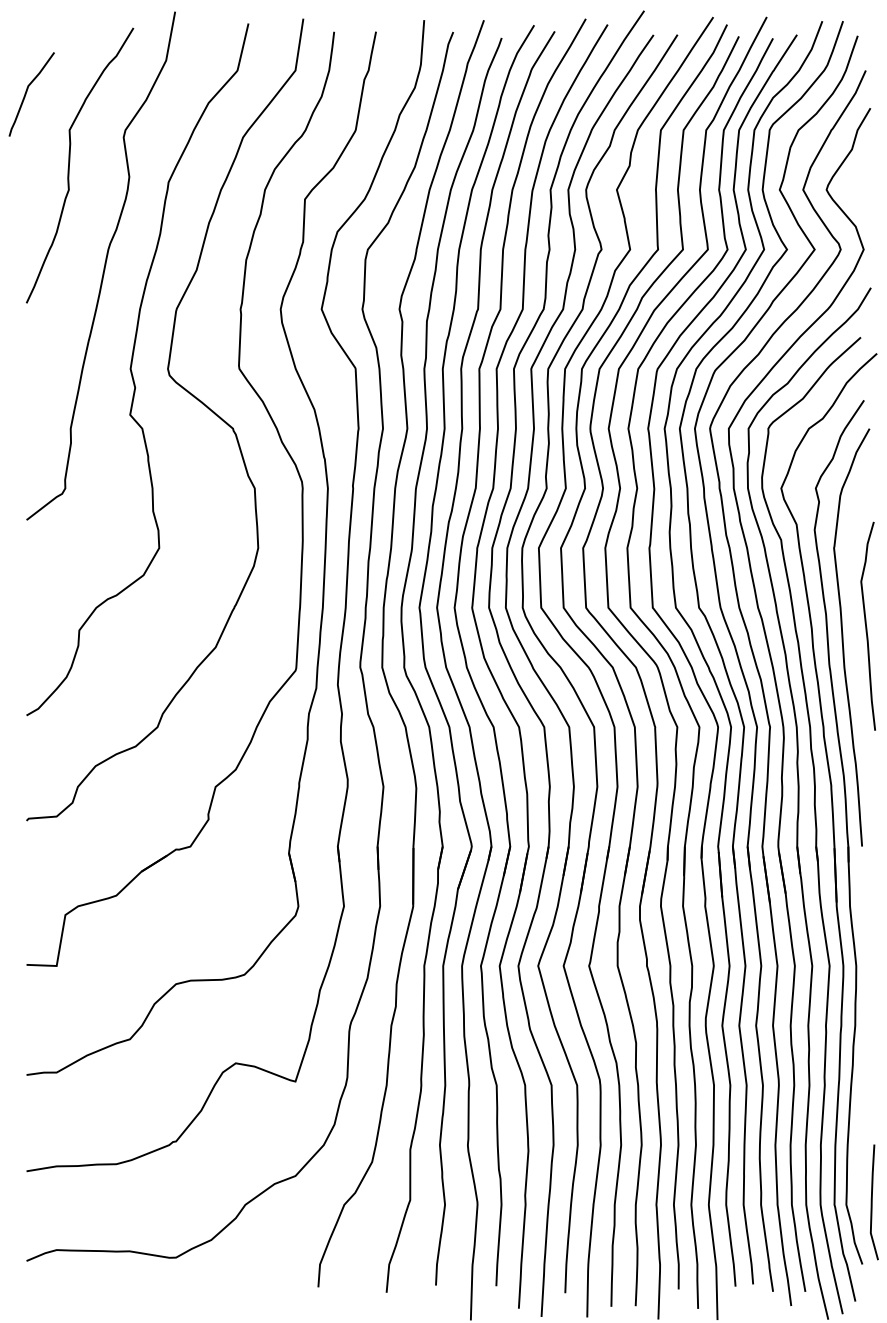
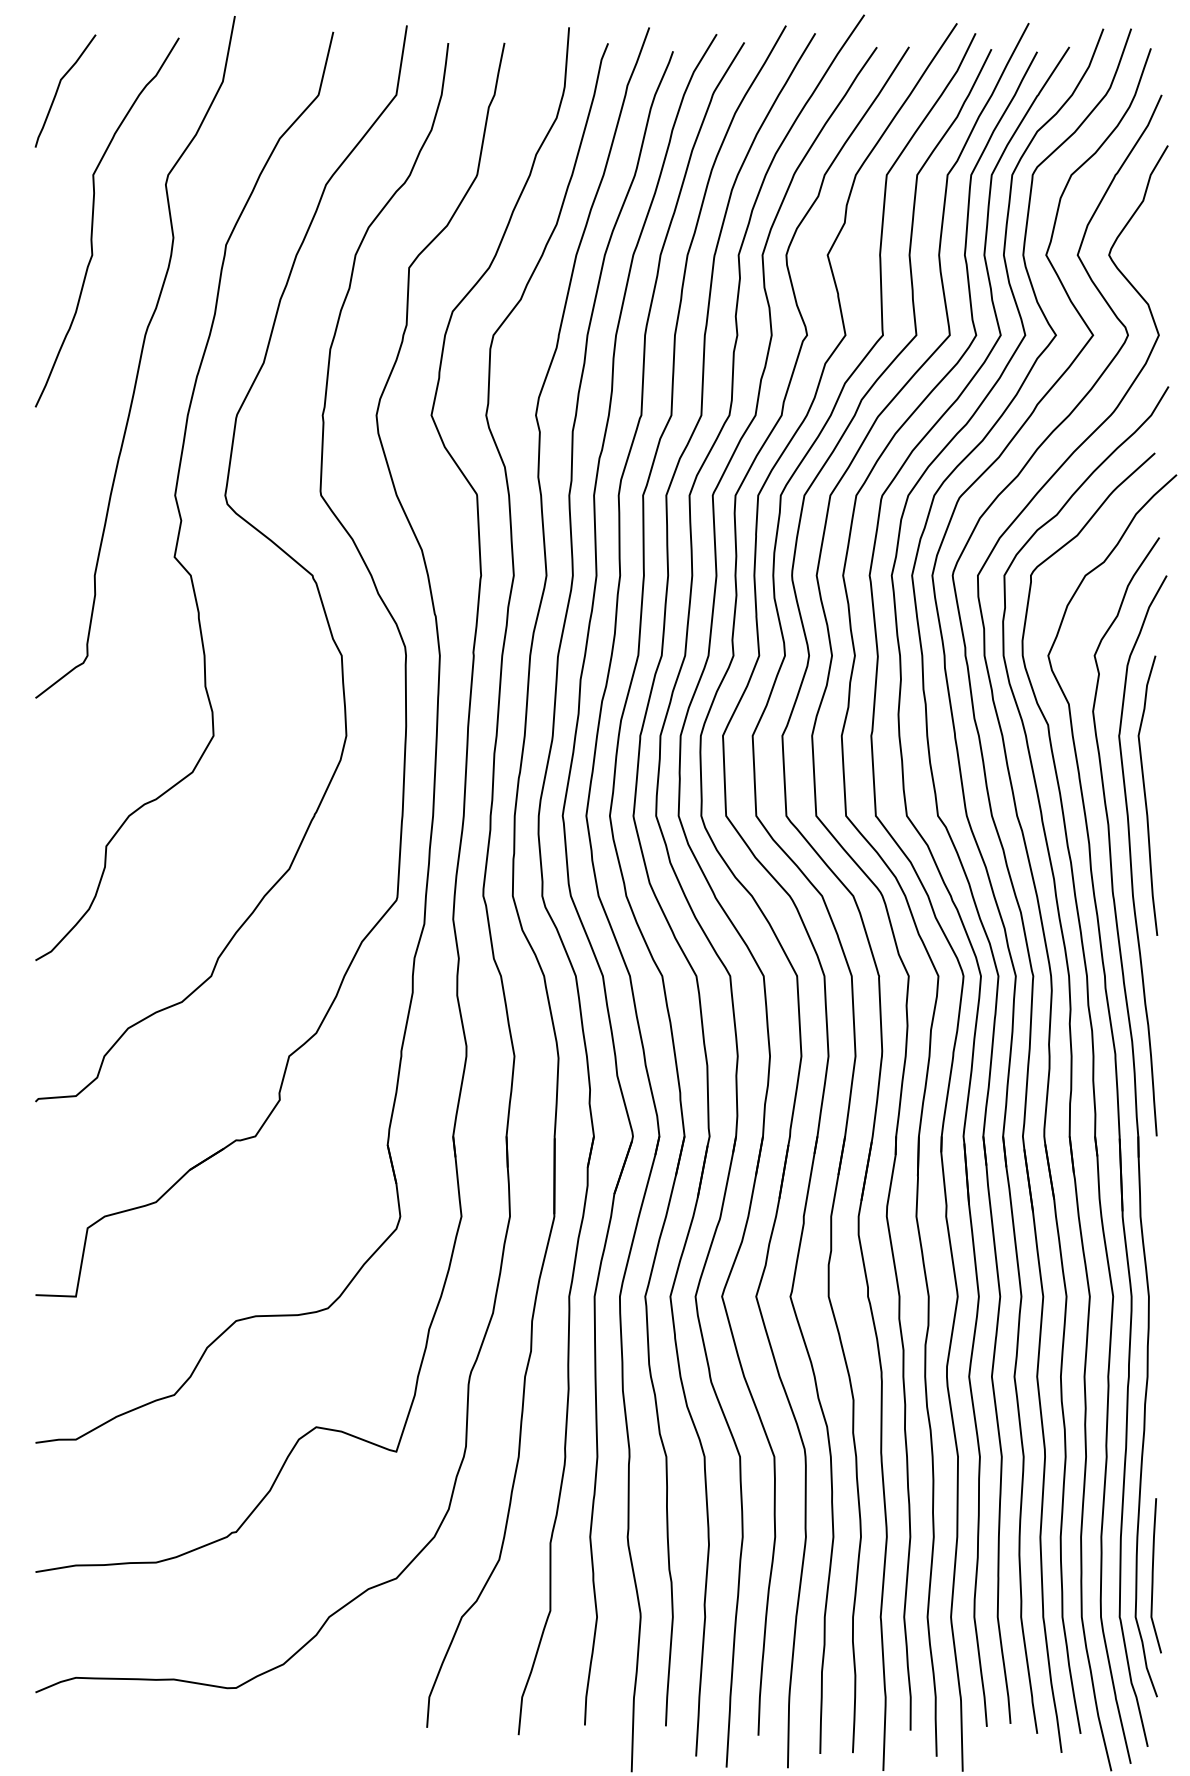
curve: (27, 91) -> (59, 87), moved
curve: (867, 626) -> (1146, 796), moved
curve: (872, 1202) -> (1153, 1575), moved

